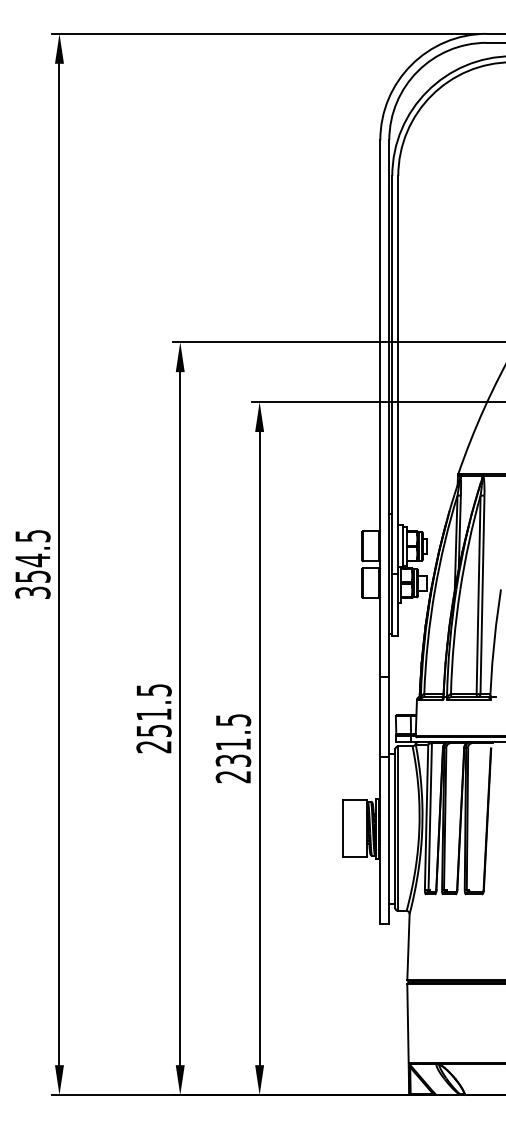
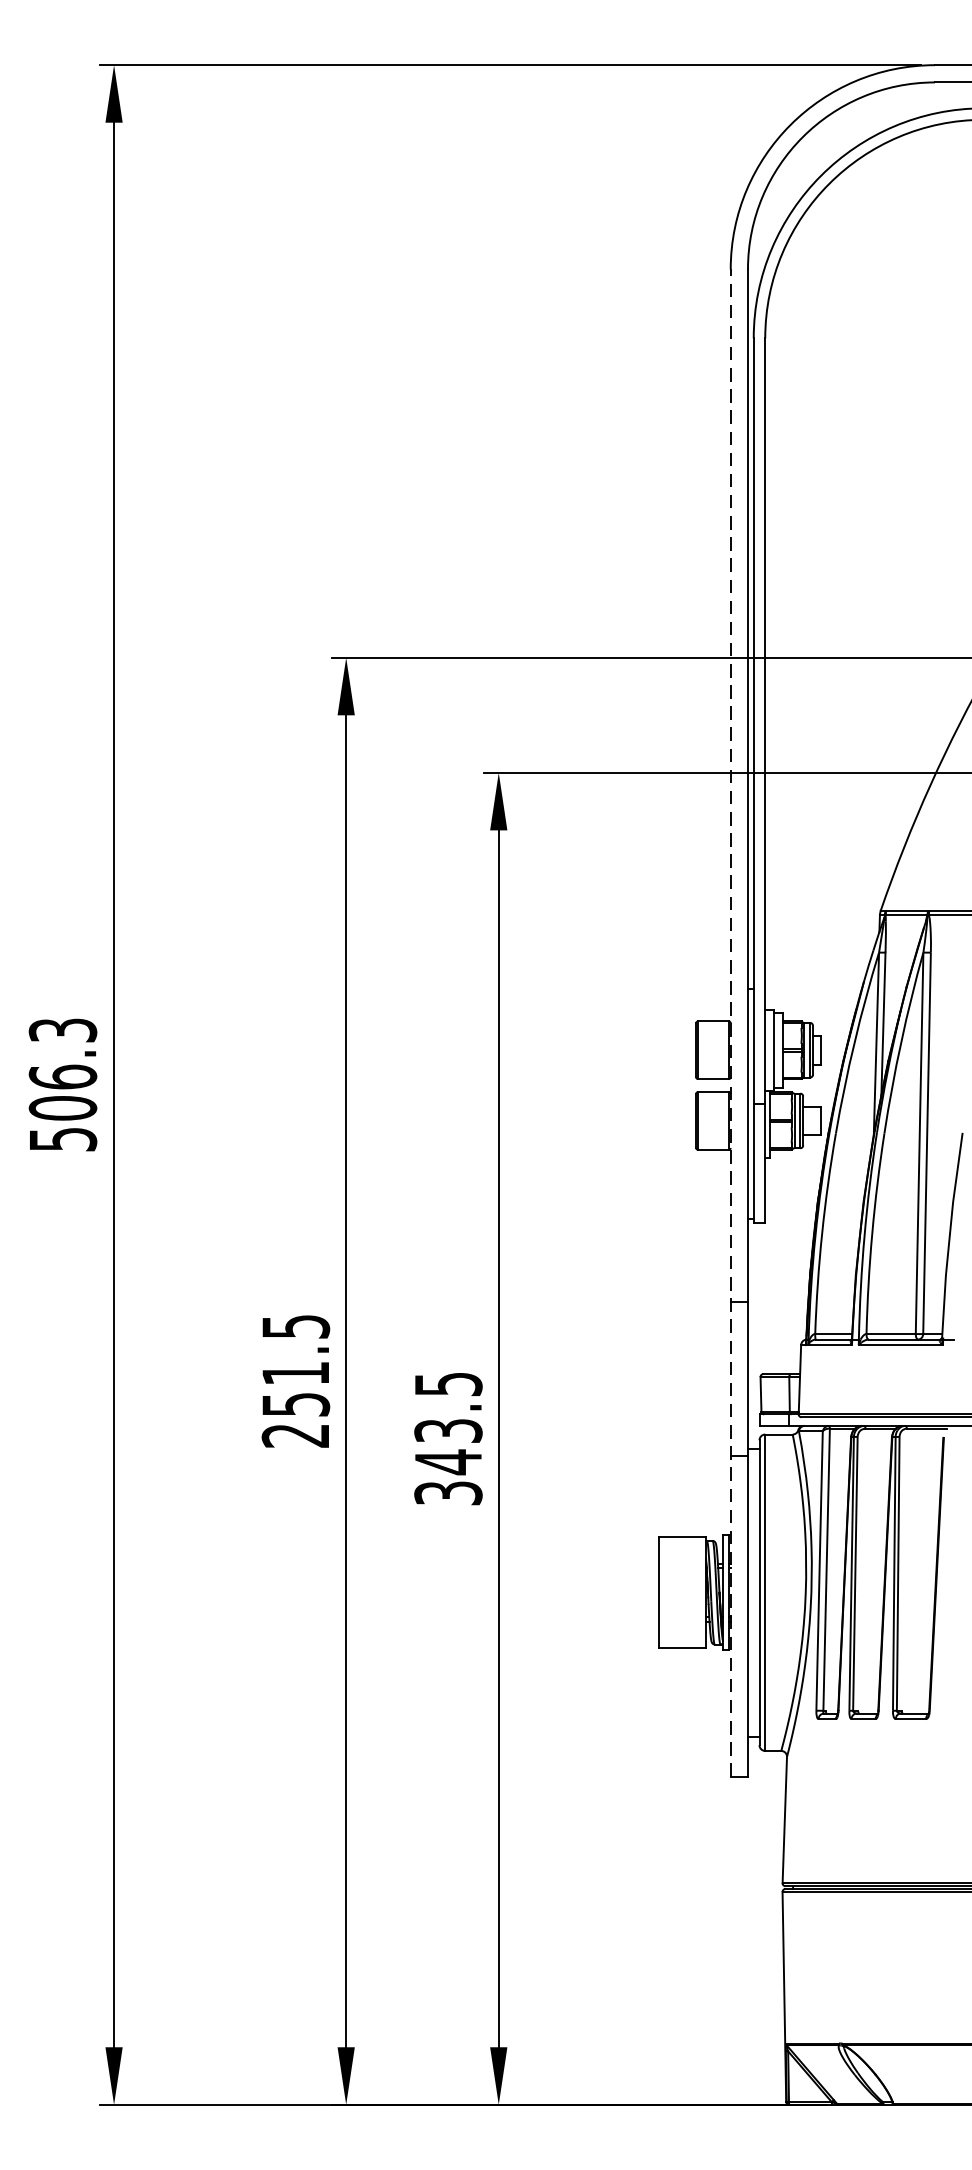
line: (380, 531) -> (731, 1021), solid -> dashed
text: (32, 564) -> (62, 1085), 354.5 -> 506.3
text: (233, 760) -> (448, 1461), 231.5 -> 343.5

